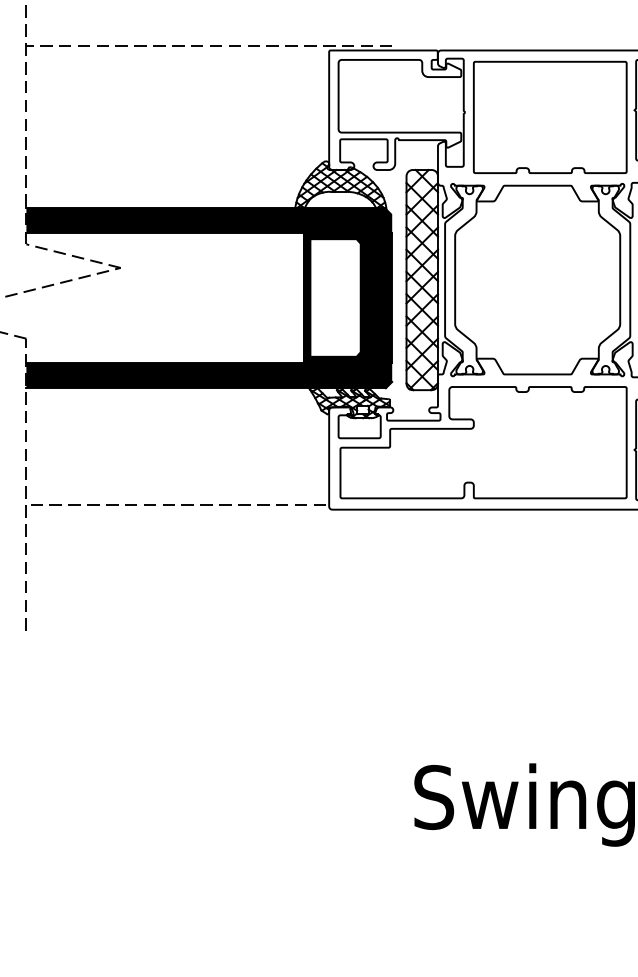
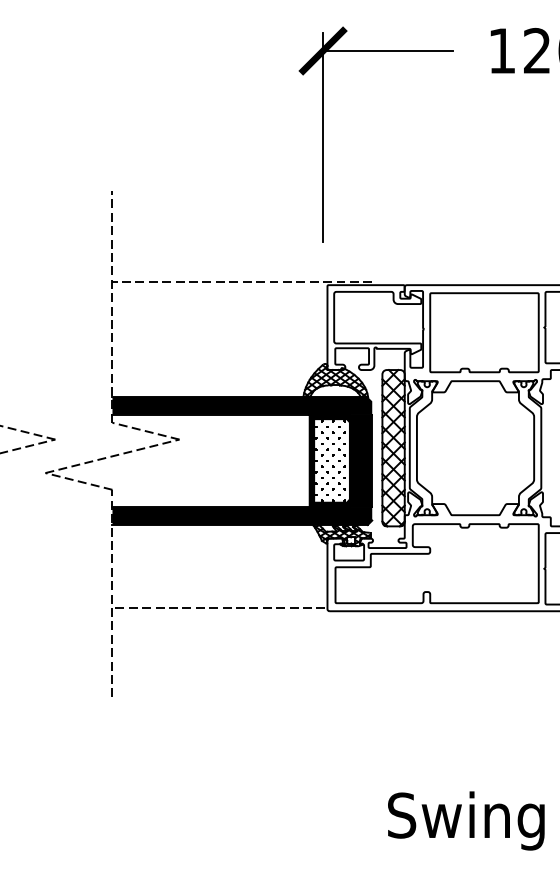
hatch: (336, 297) -> (332, 460), added

